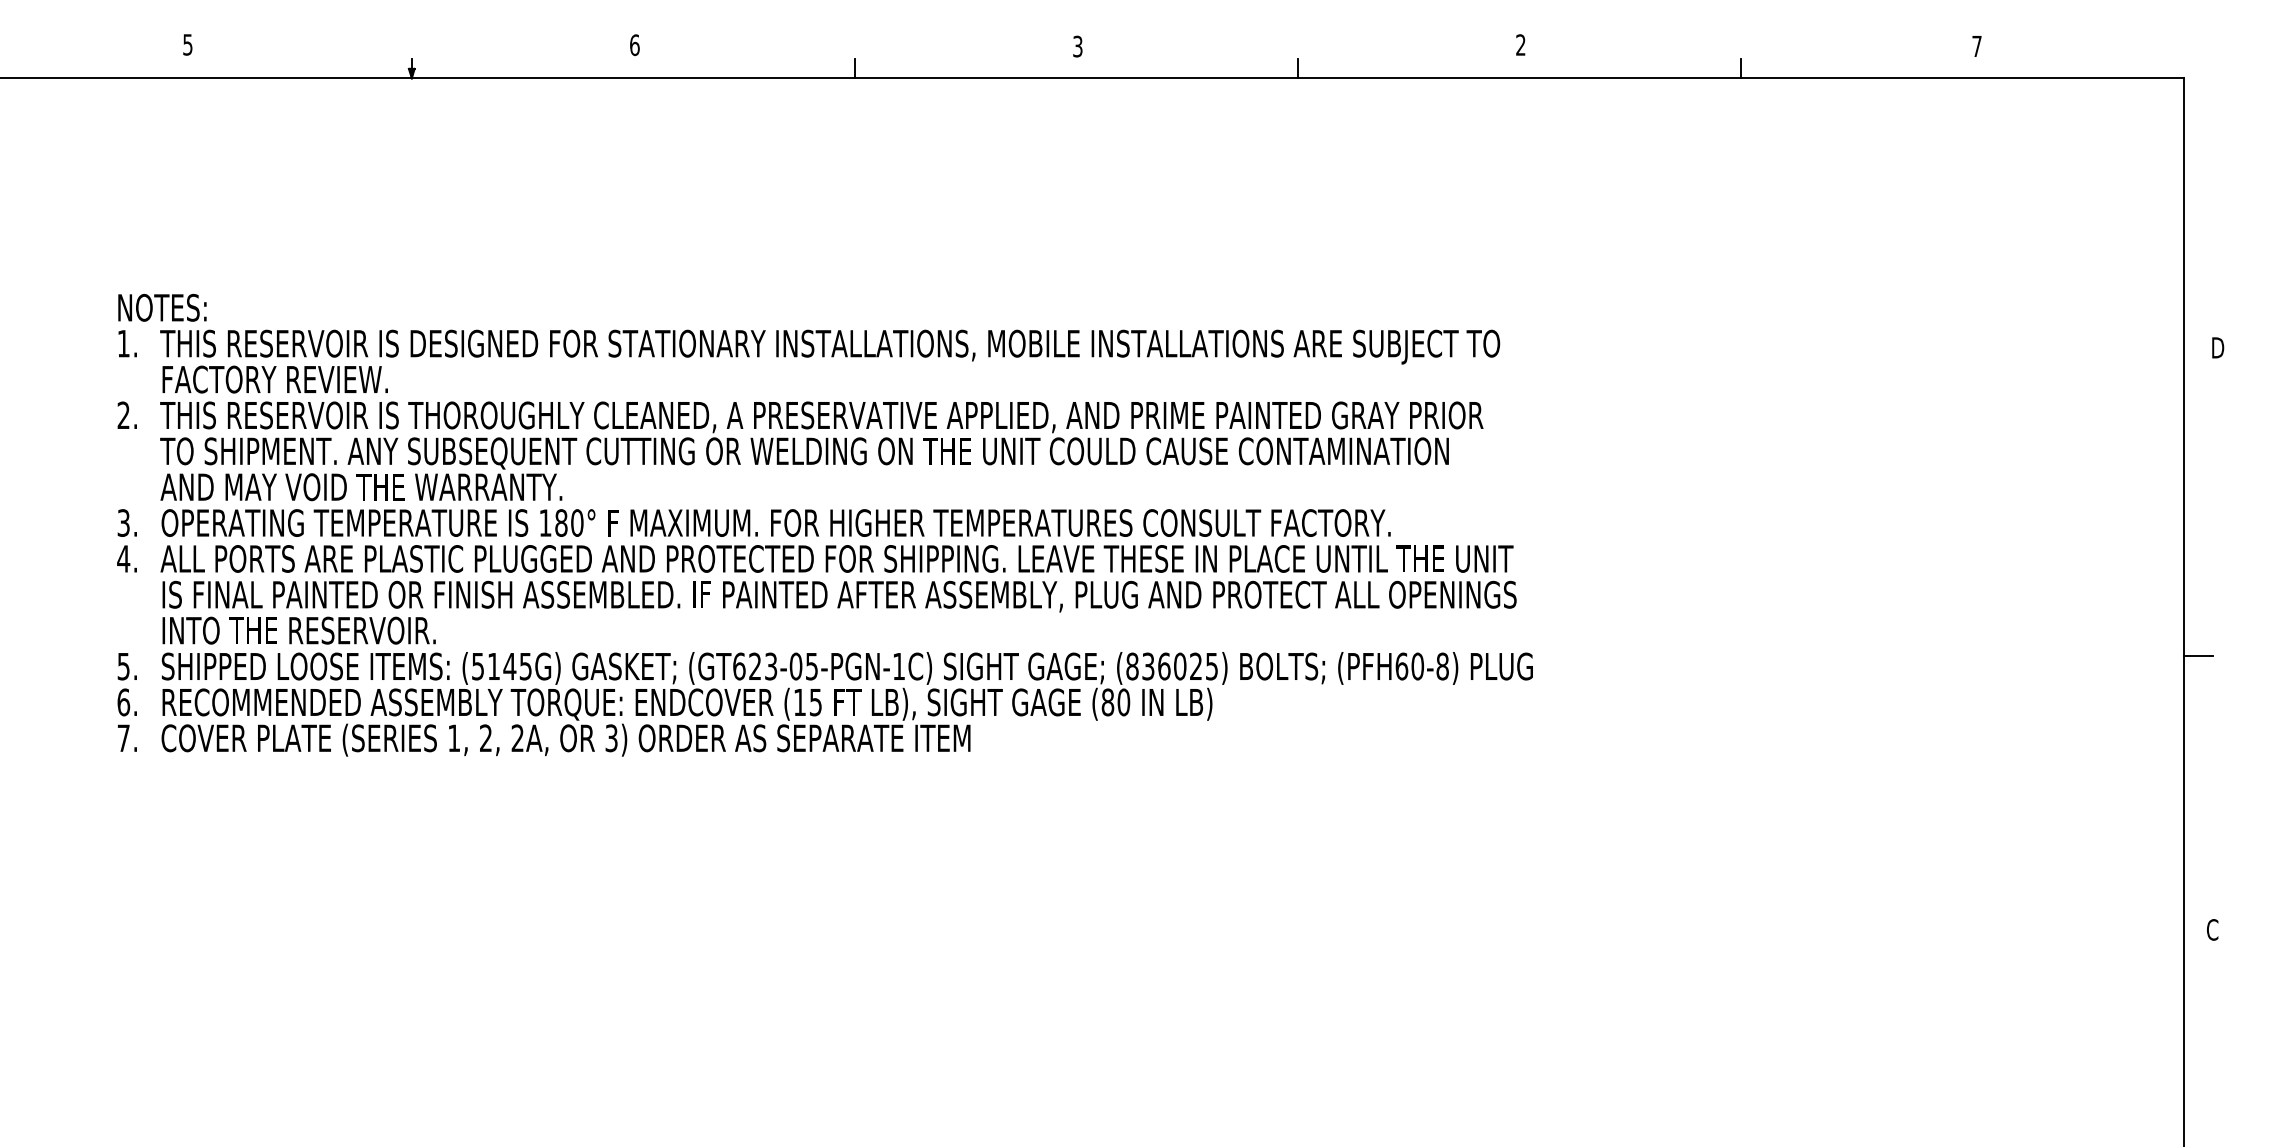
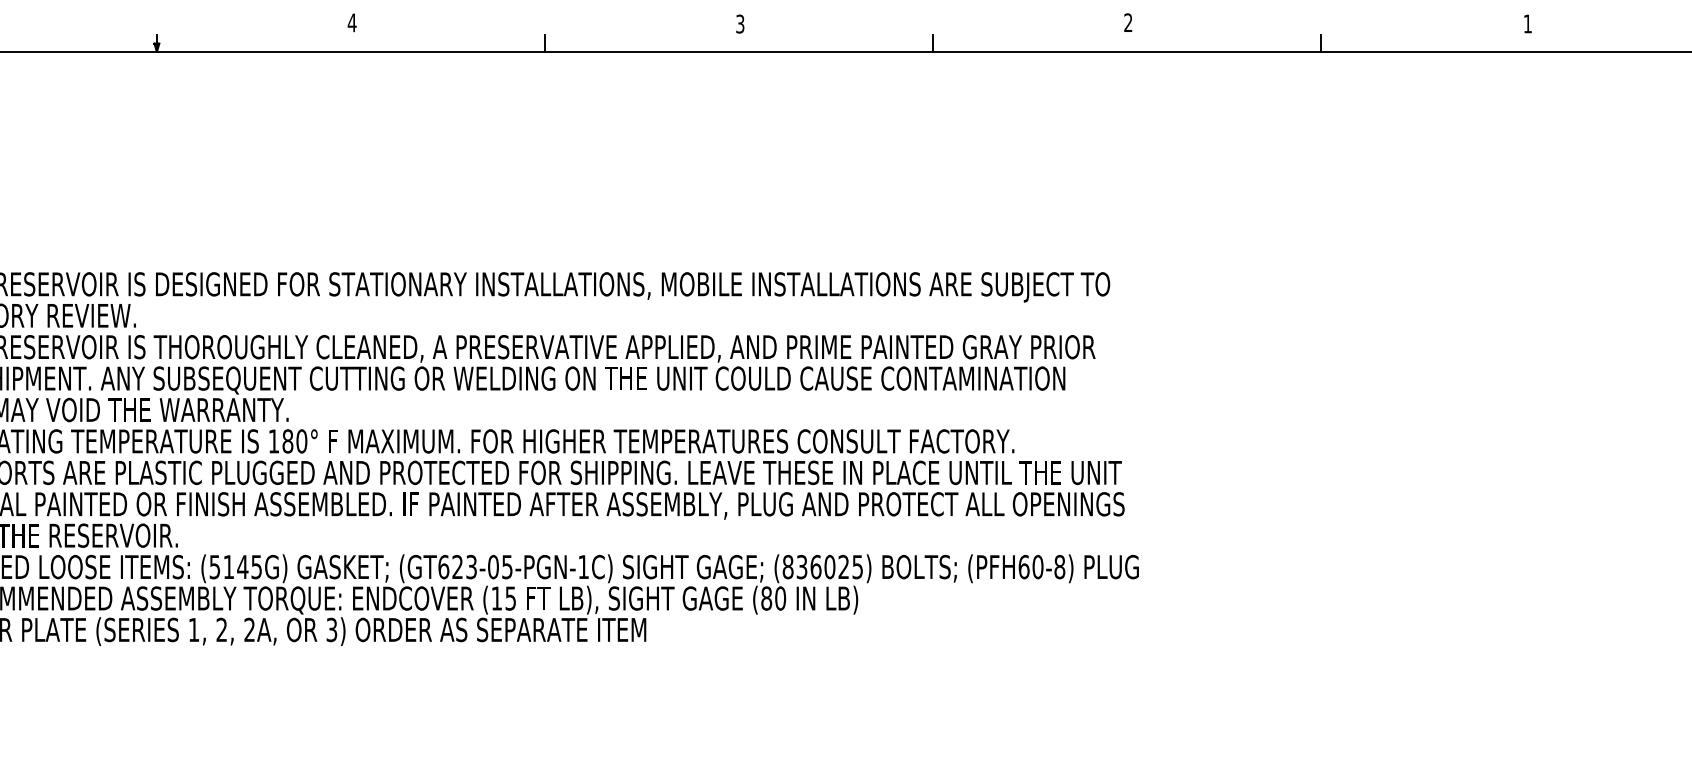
text: (634, 45) -> (351, 23), 6 -> 4
text: (1976, 46) -> (1527, 24), 7 -> 1

